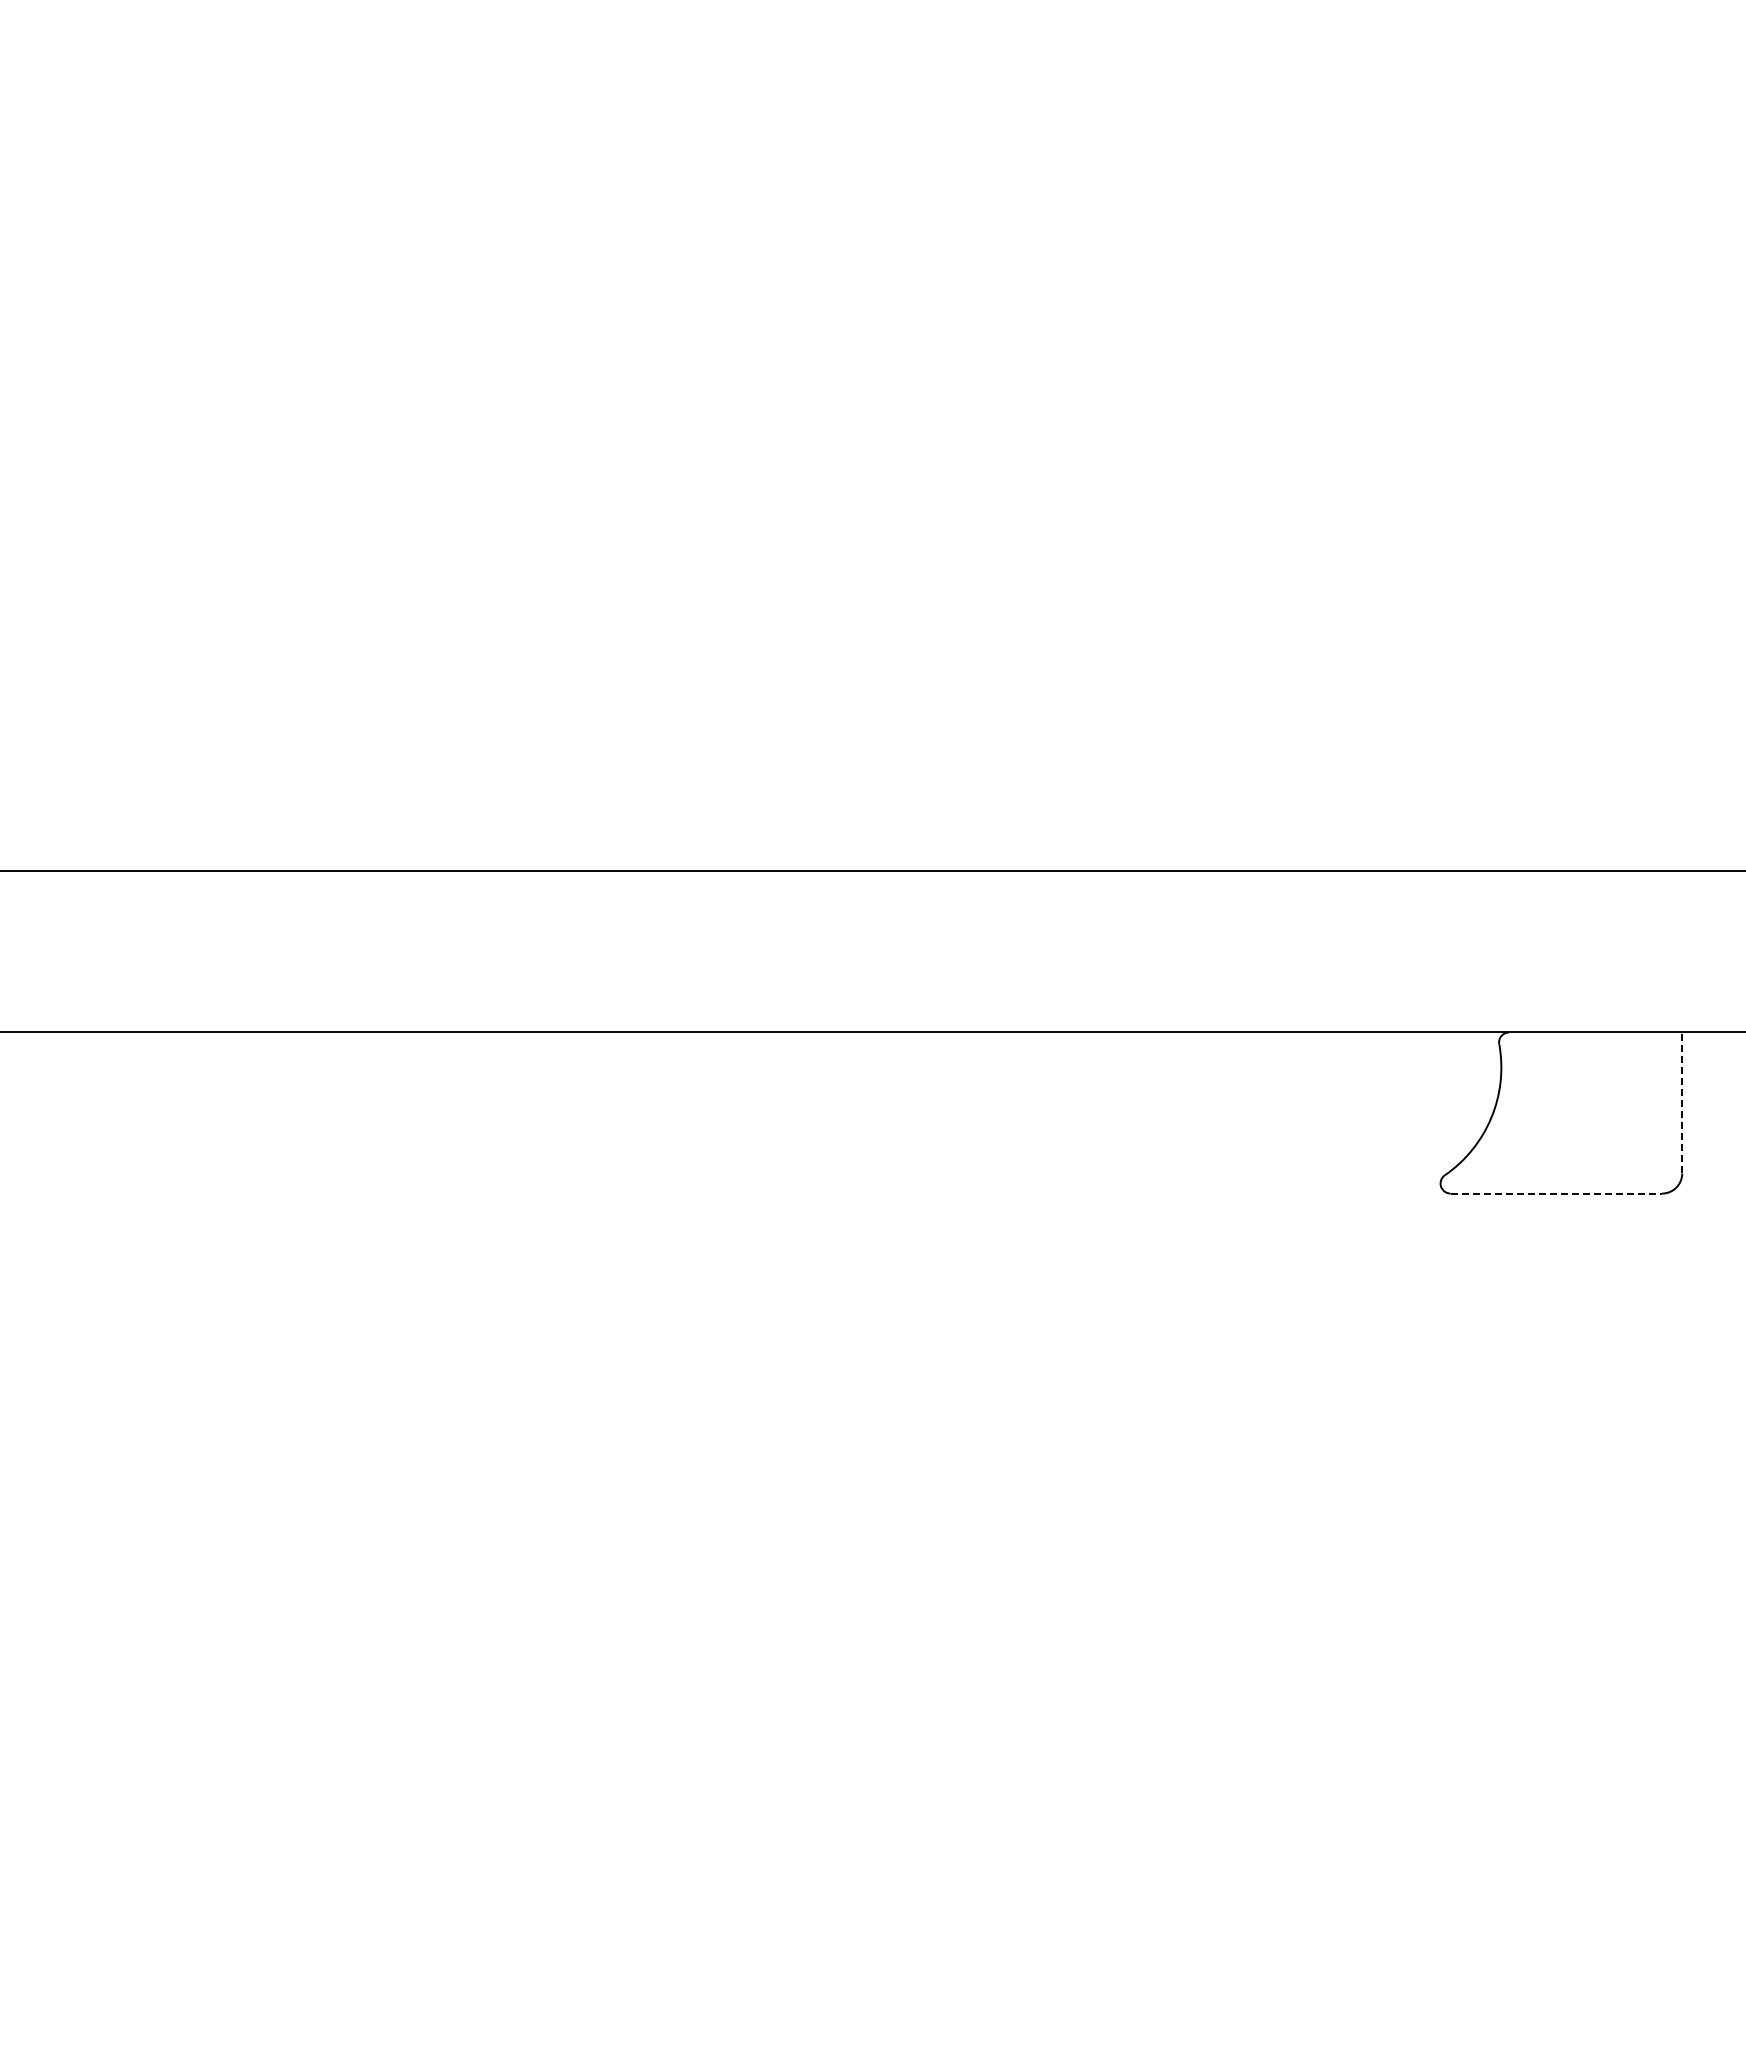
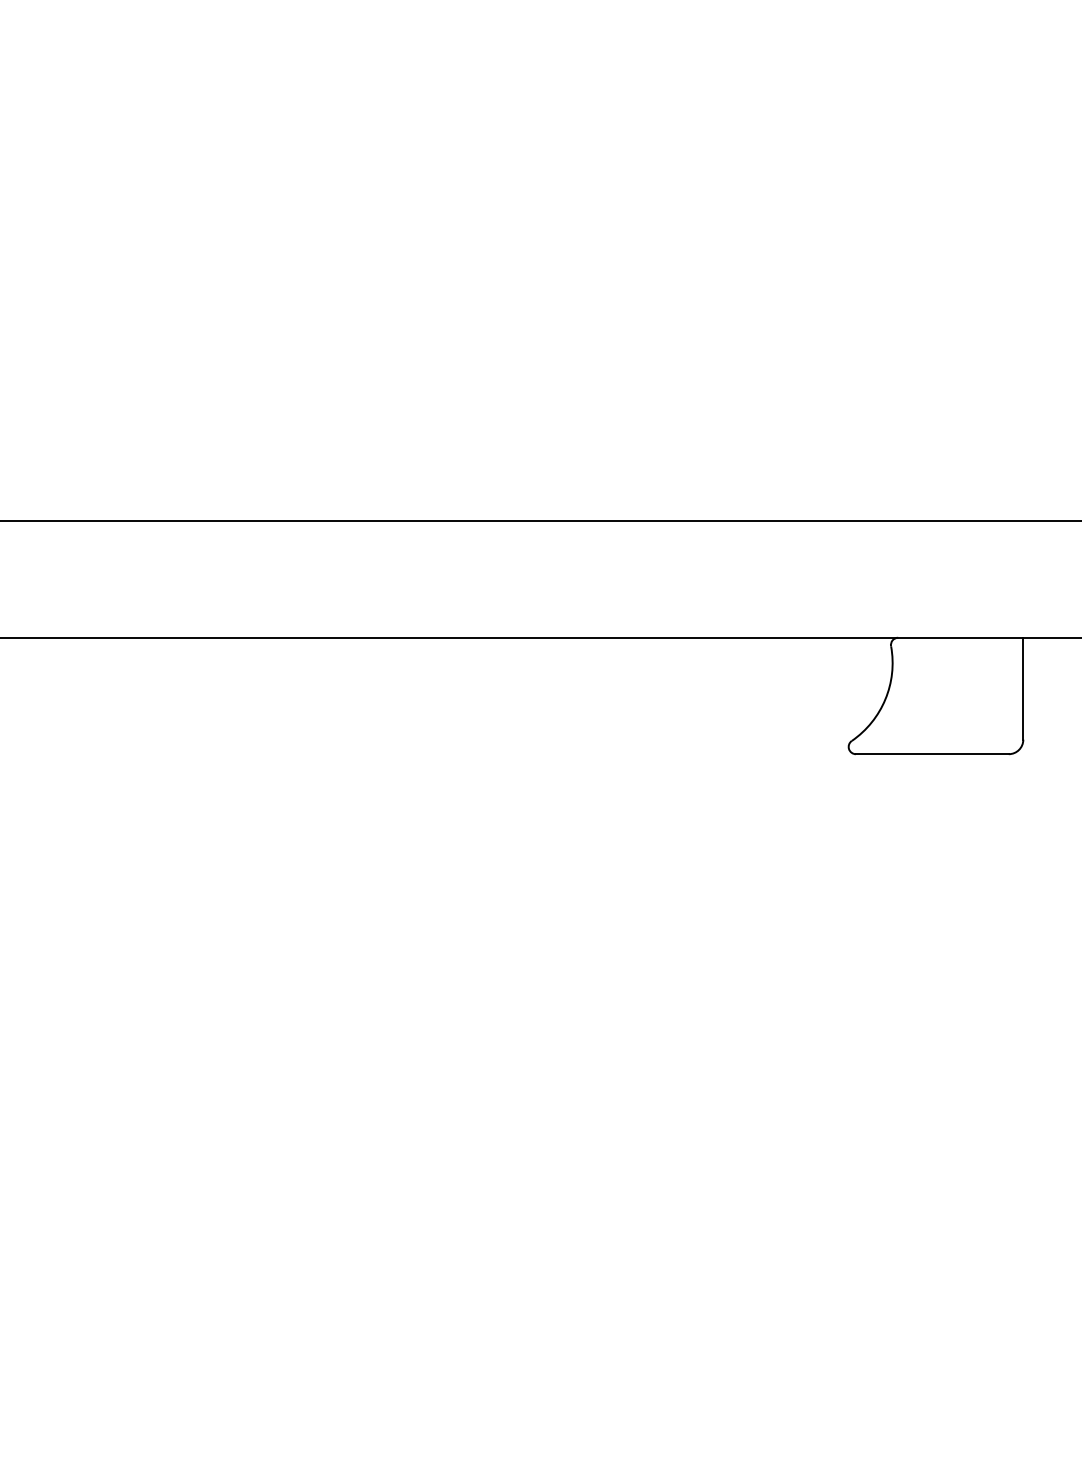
line: (1682, 1102) -> (1023, 688), dashed -> solid
line: (1556, 1193) -> (932, 754), dashed -> solid

